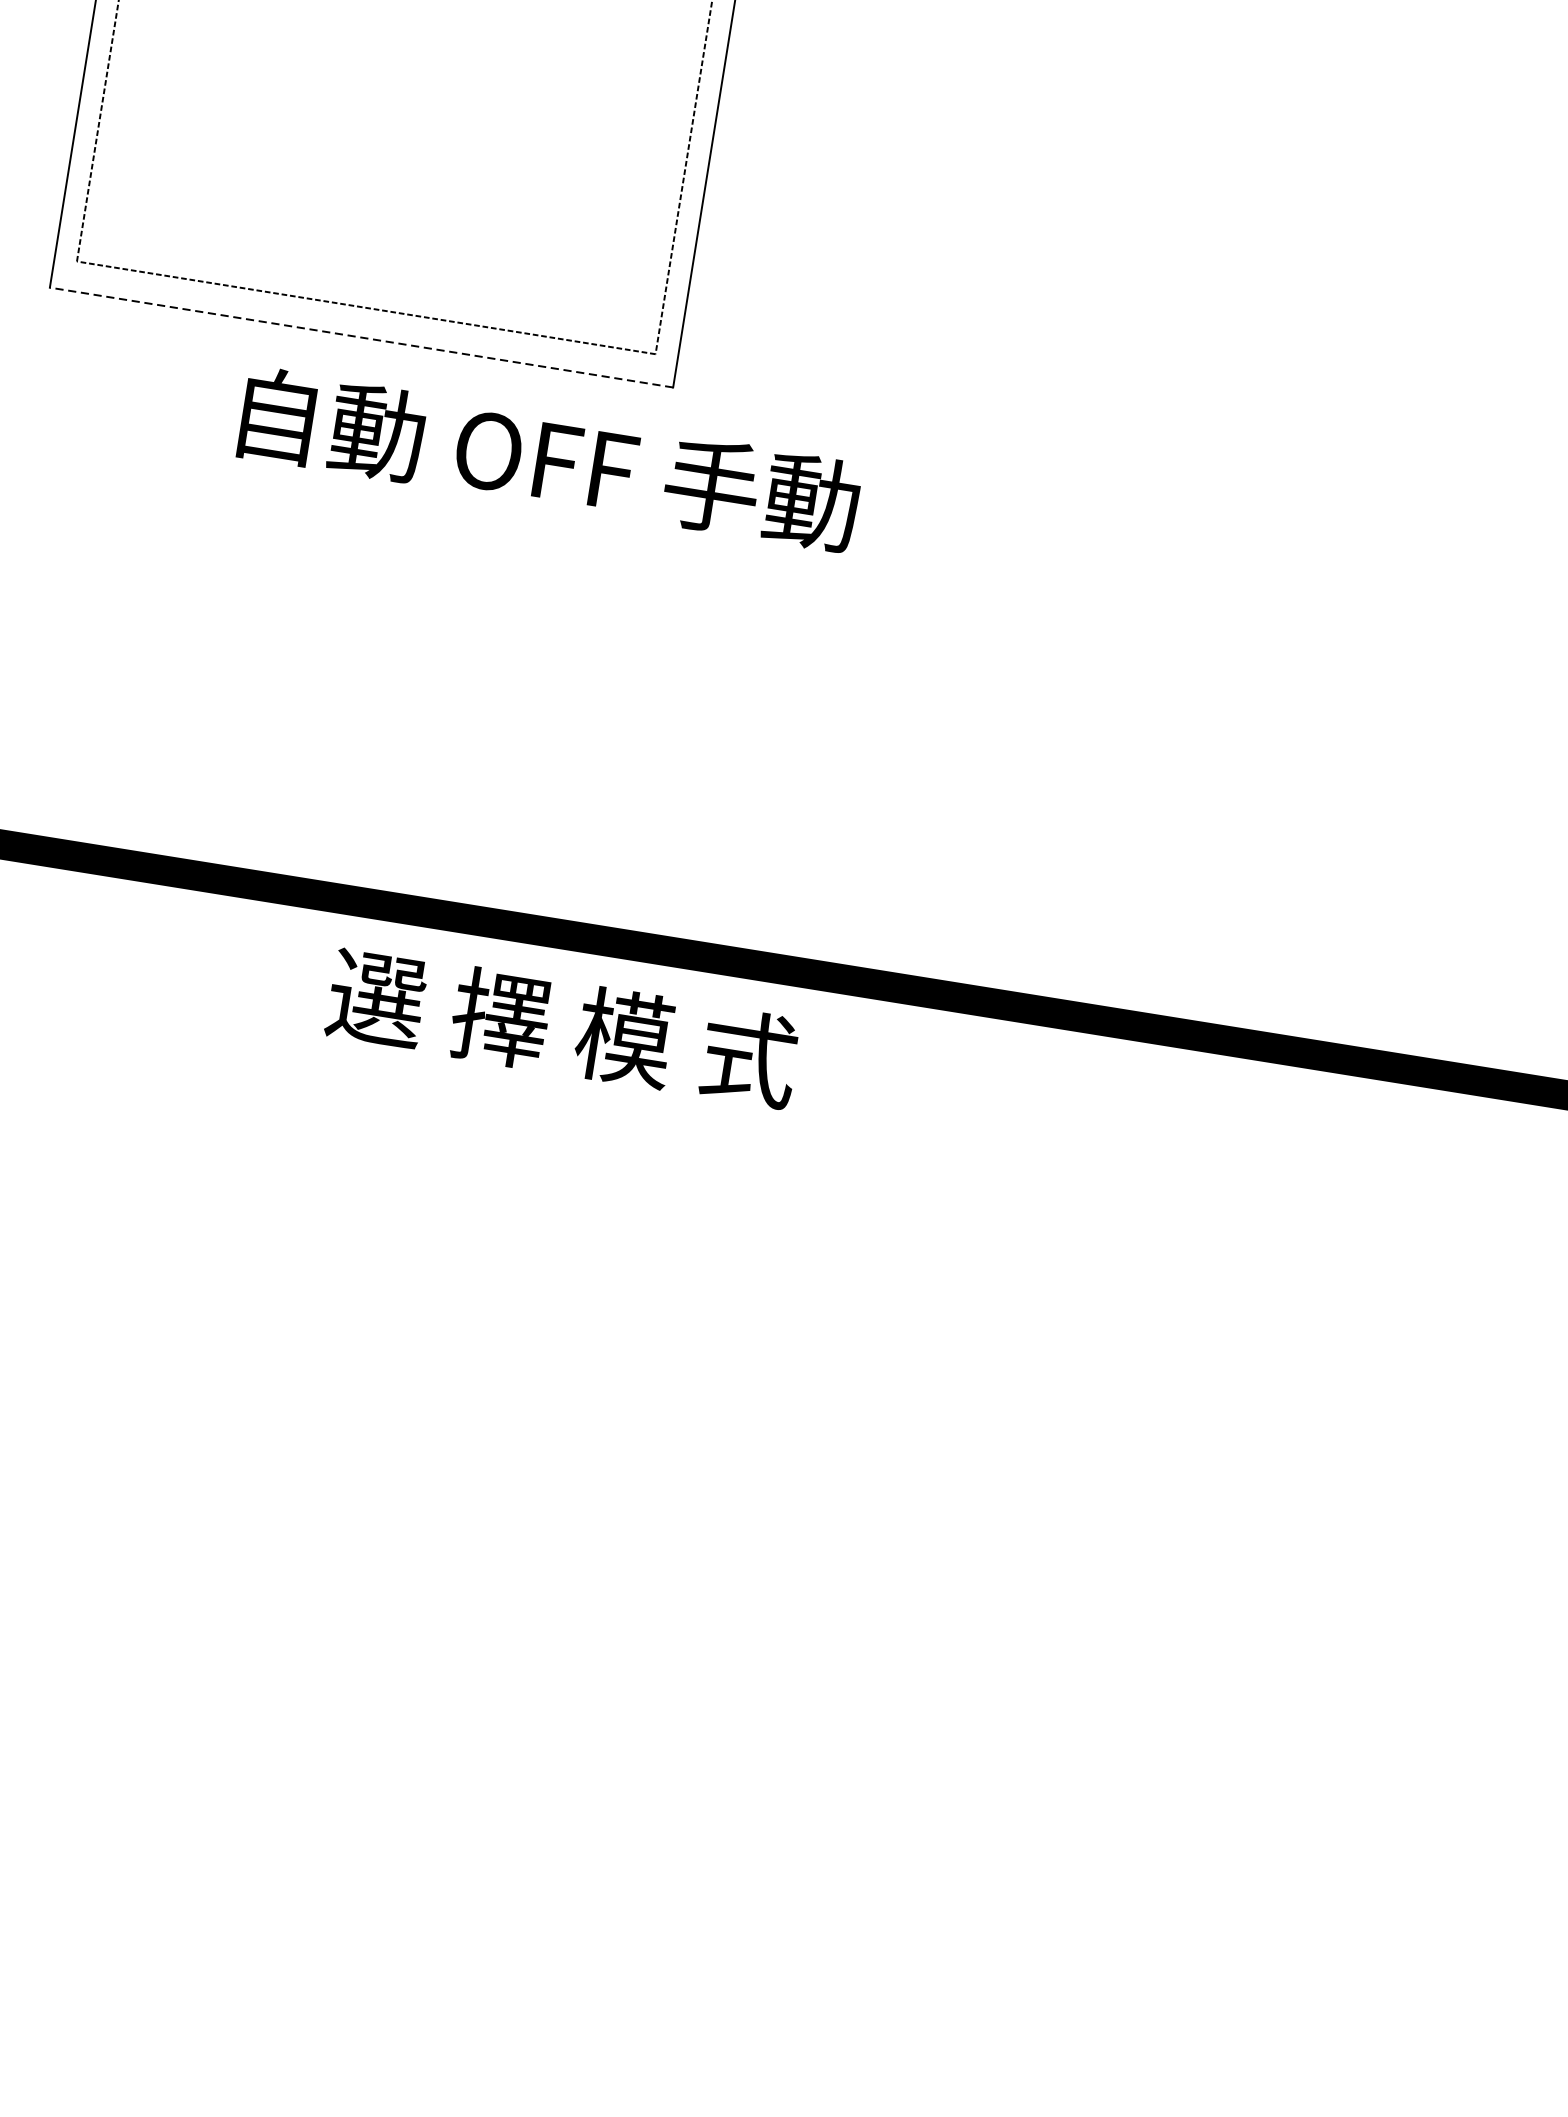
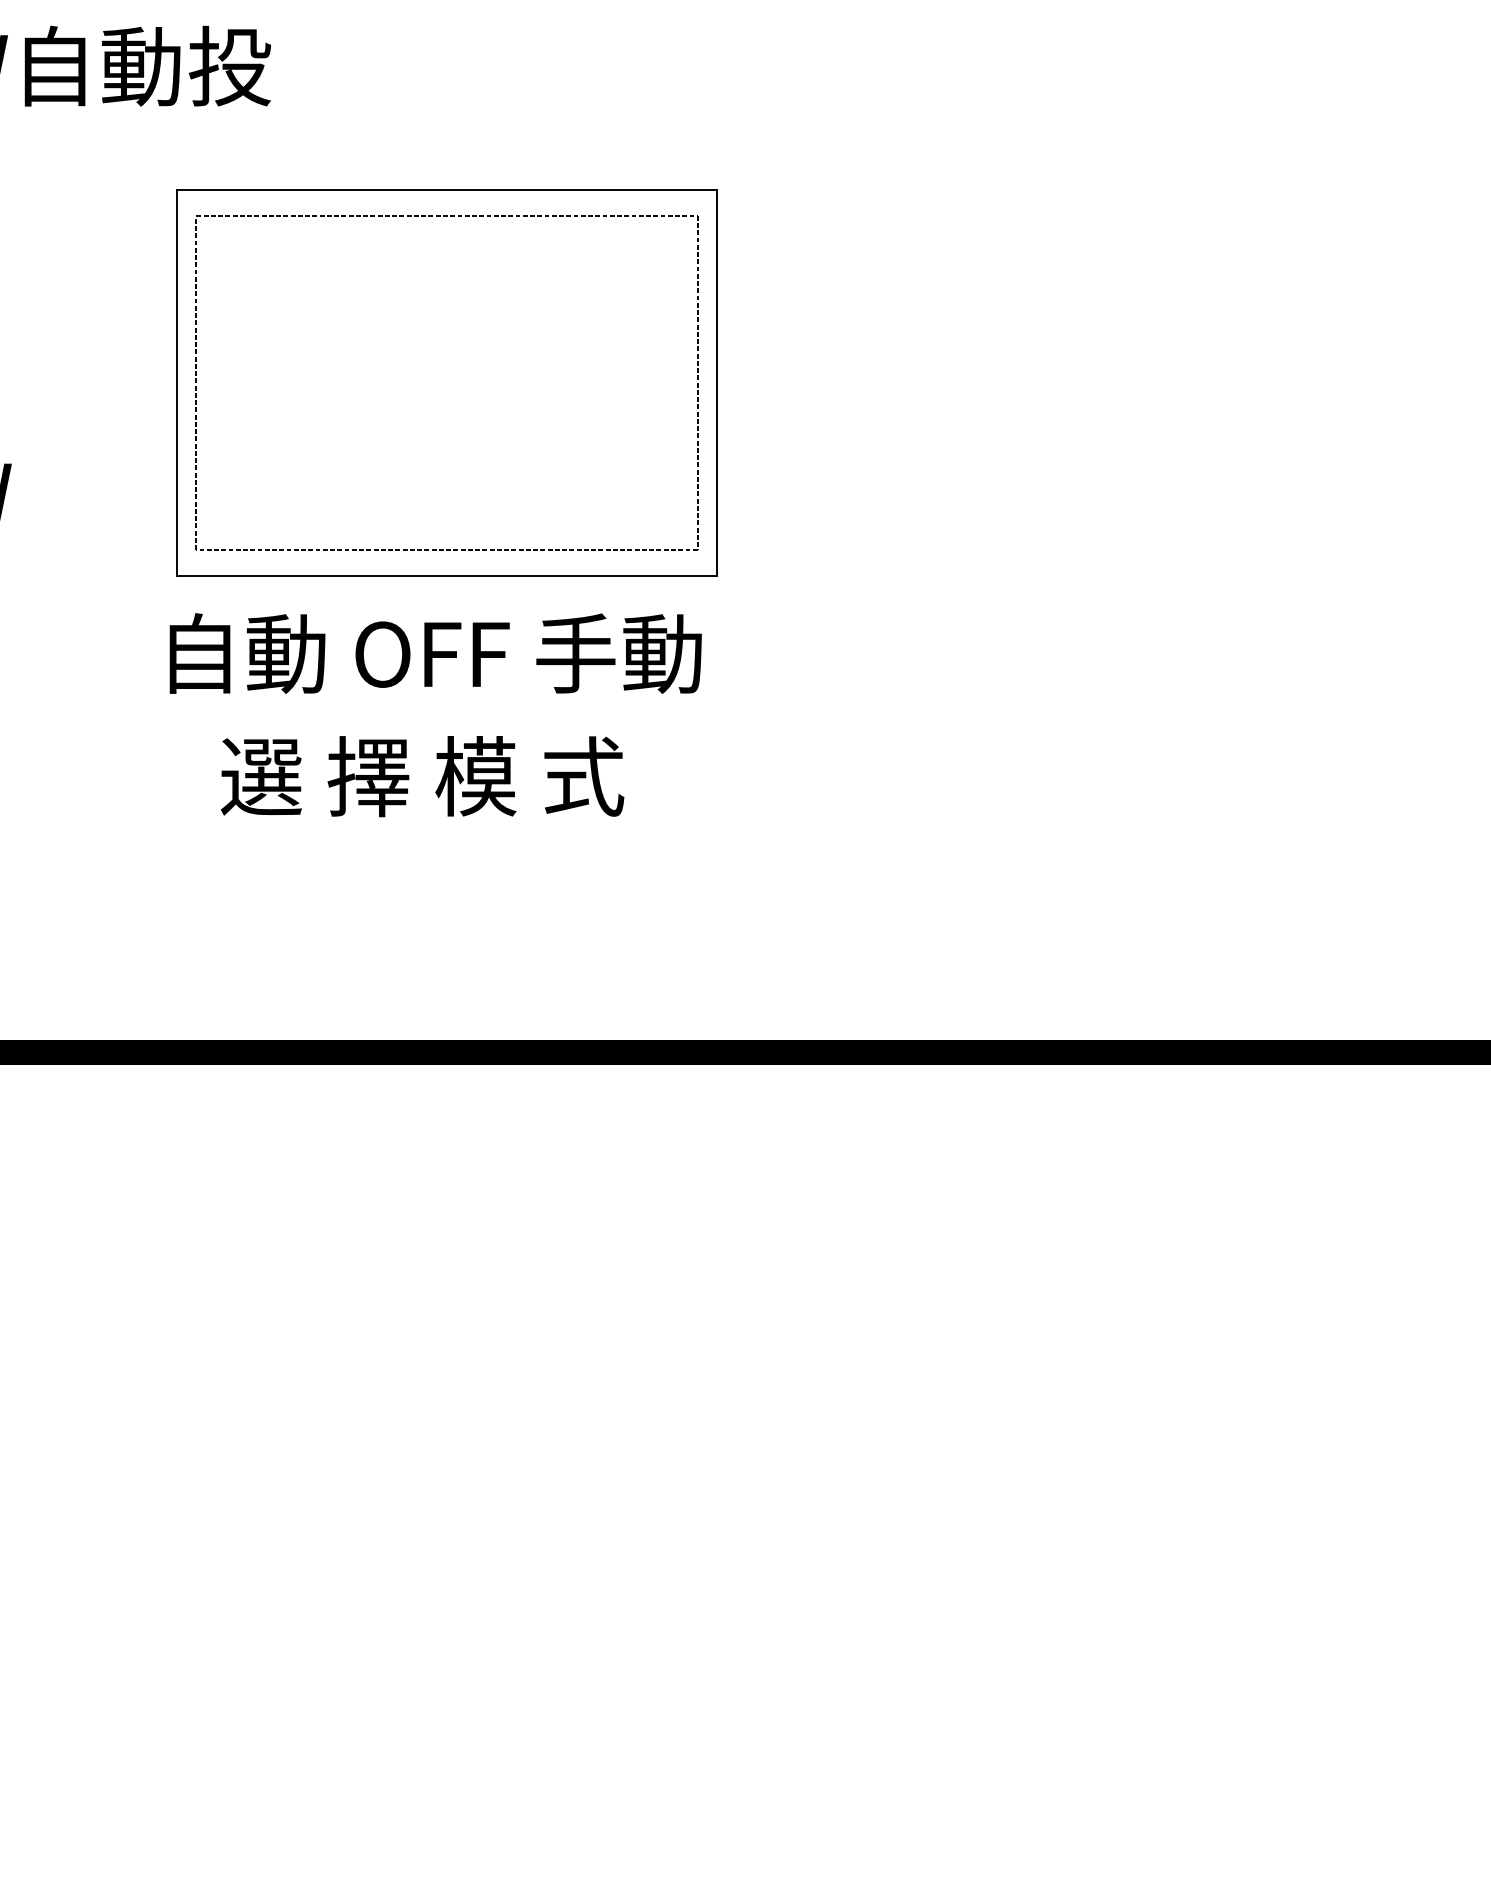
line: (362, 337) -> (447, 575), dashed -> solid
text: (549, 459) -> (435, 653), moved
text: (562, 1027) -> (422, 776), moved

